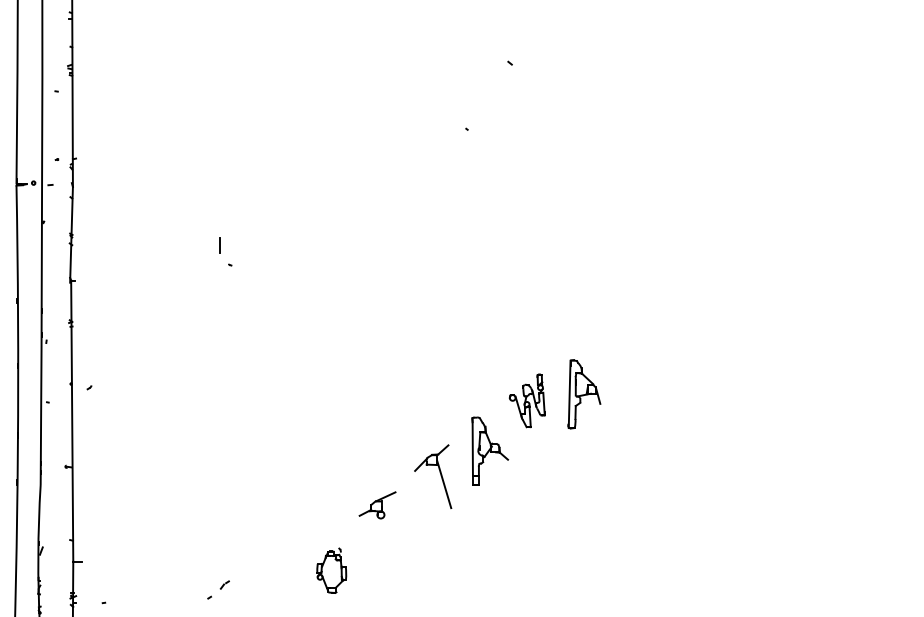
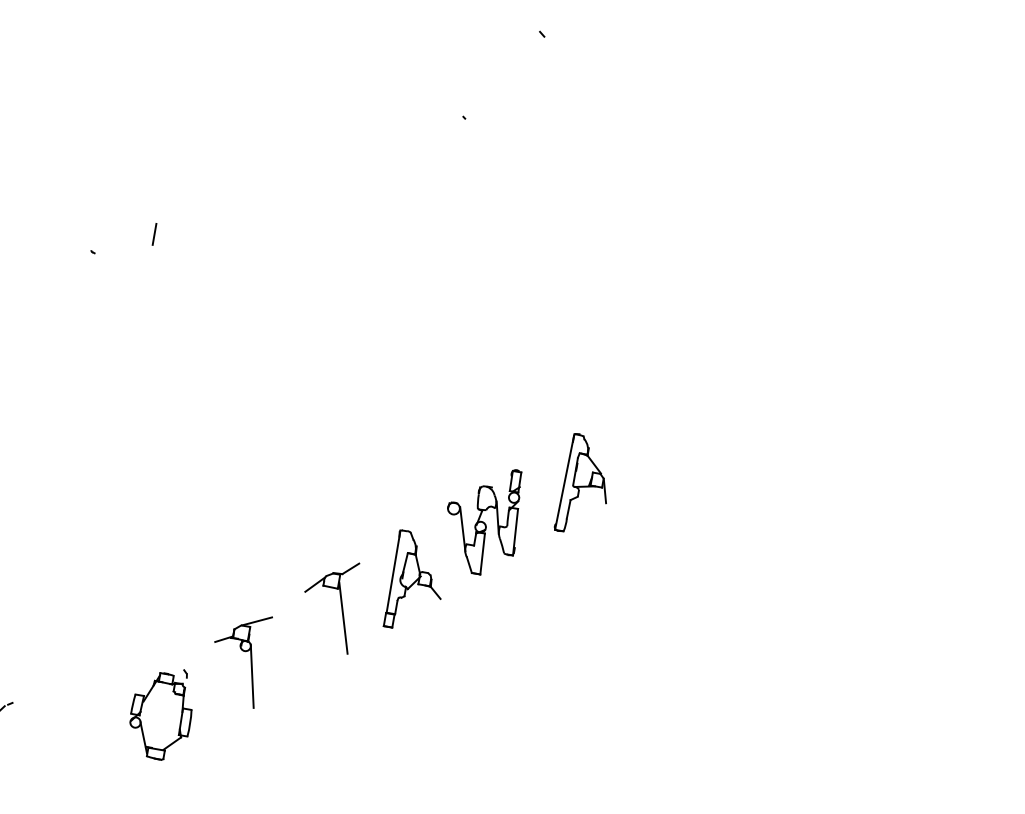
line: (219, 245) -> (153, 234), moved
part: (584, 394) -> (585, 485), moved
part: (527, 400) -> (483, 519), size x1.43
line: (388, 534) -> (251, 675), added
part: (331, 570) -> (161, 712), size x1.43

